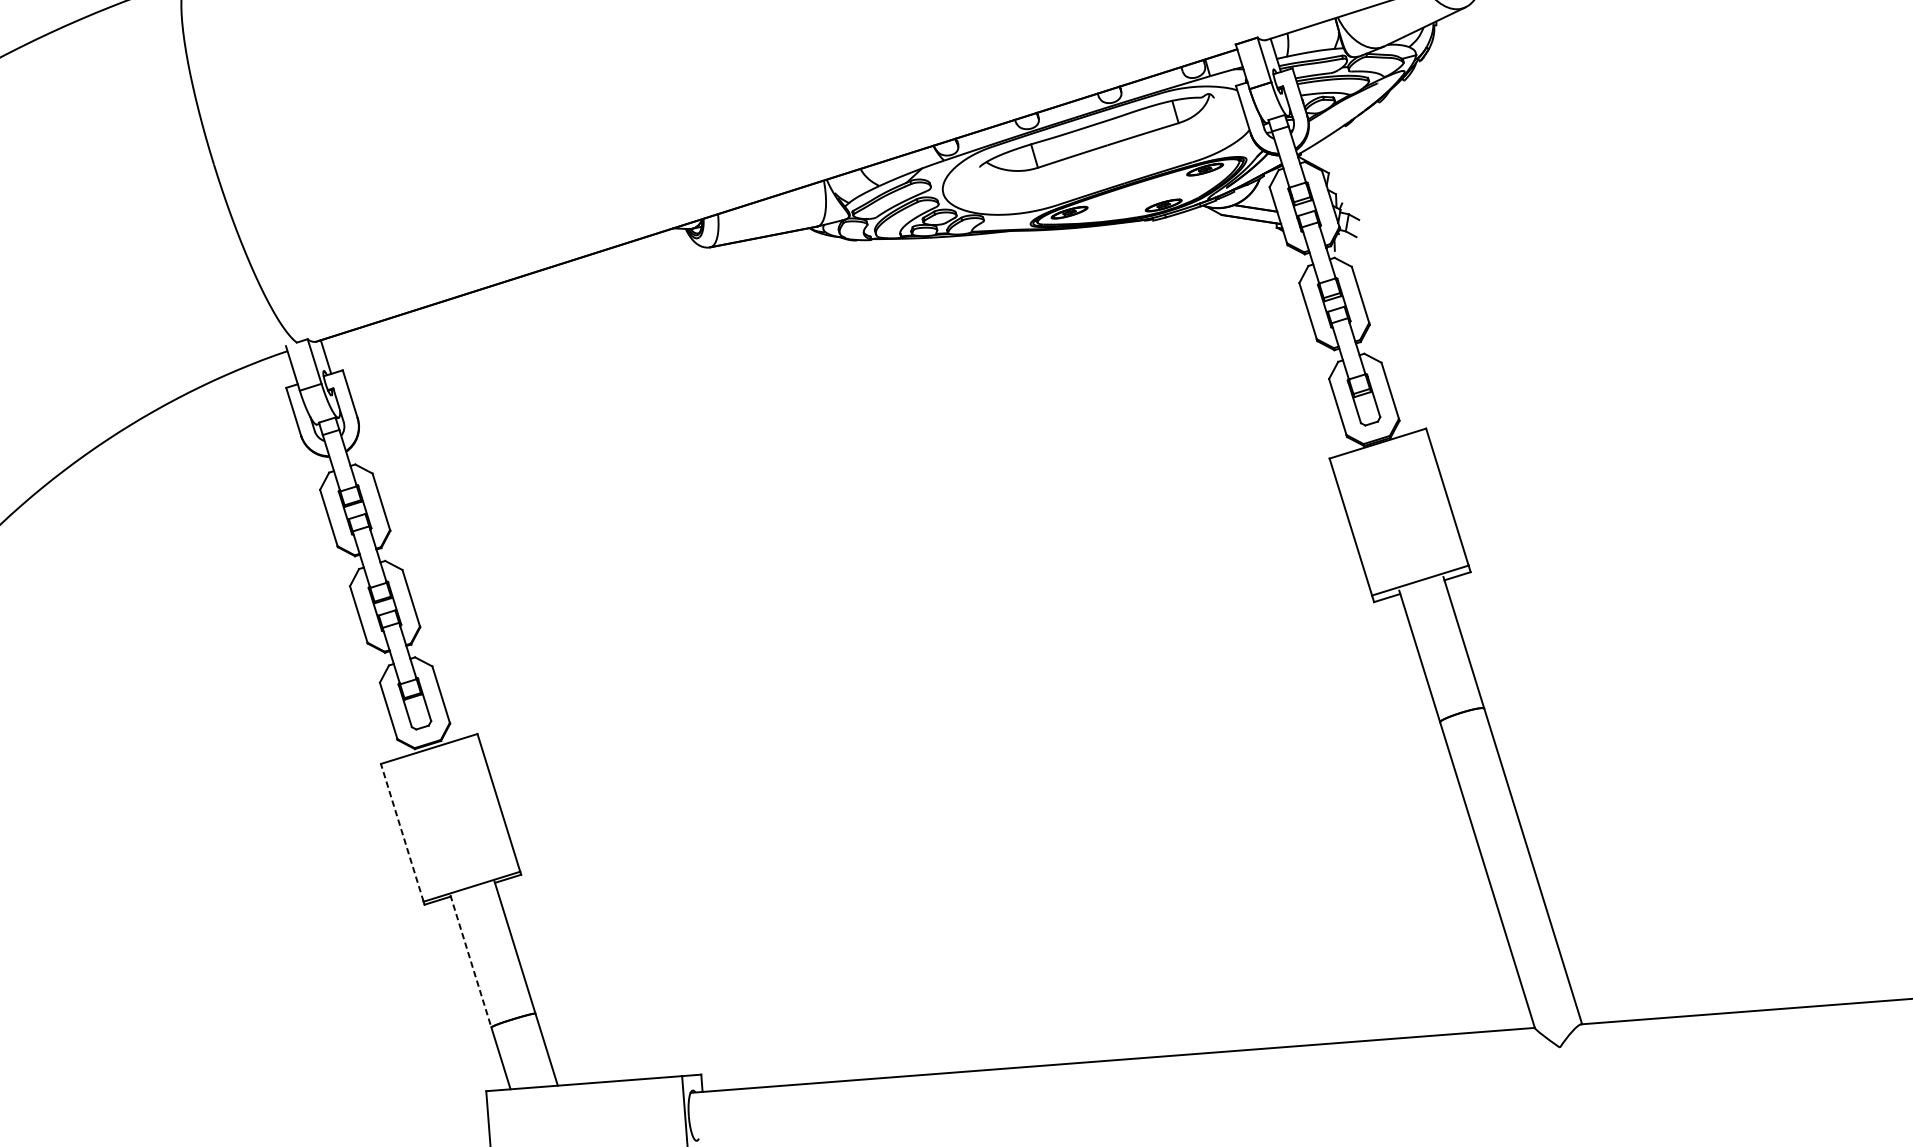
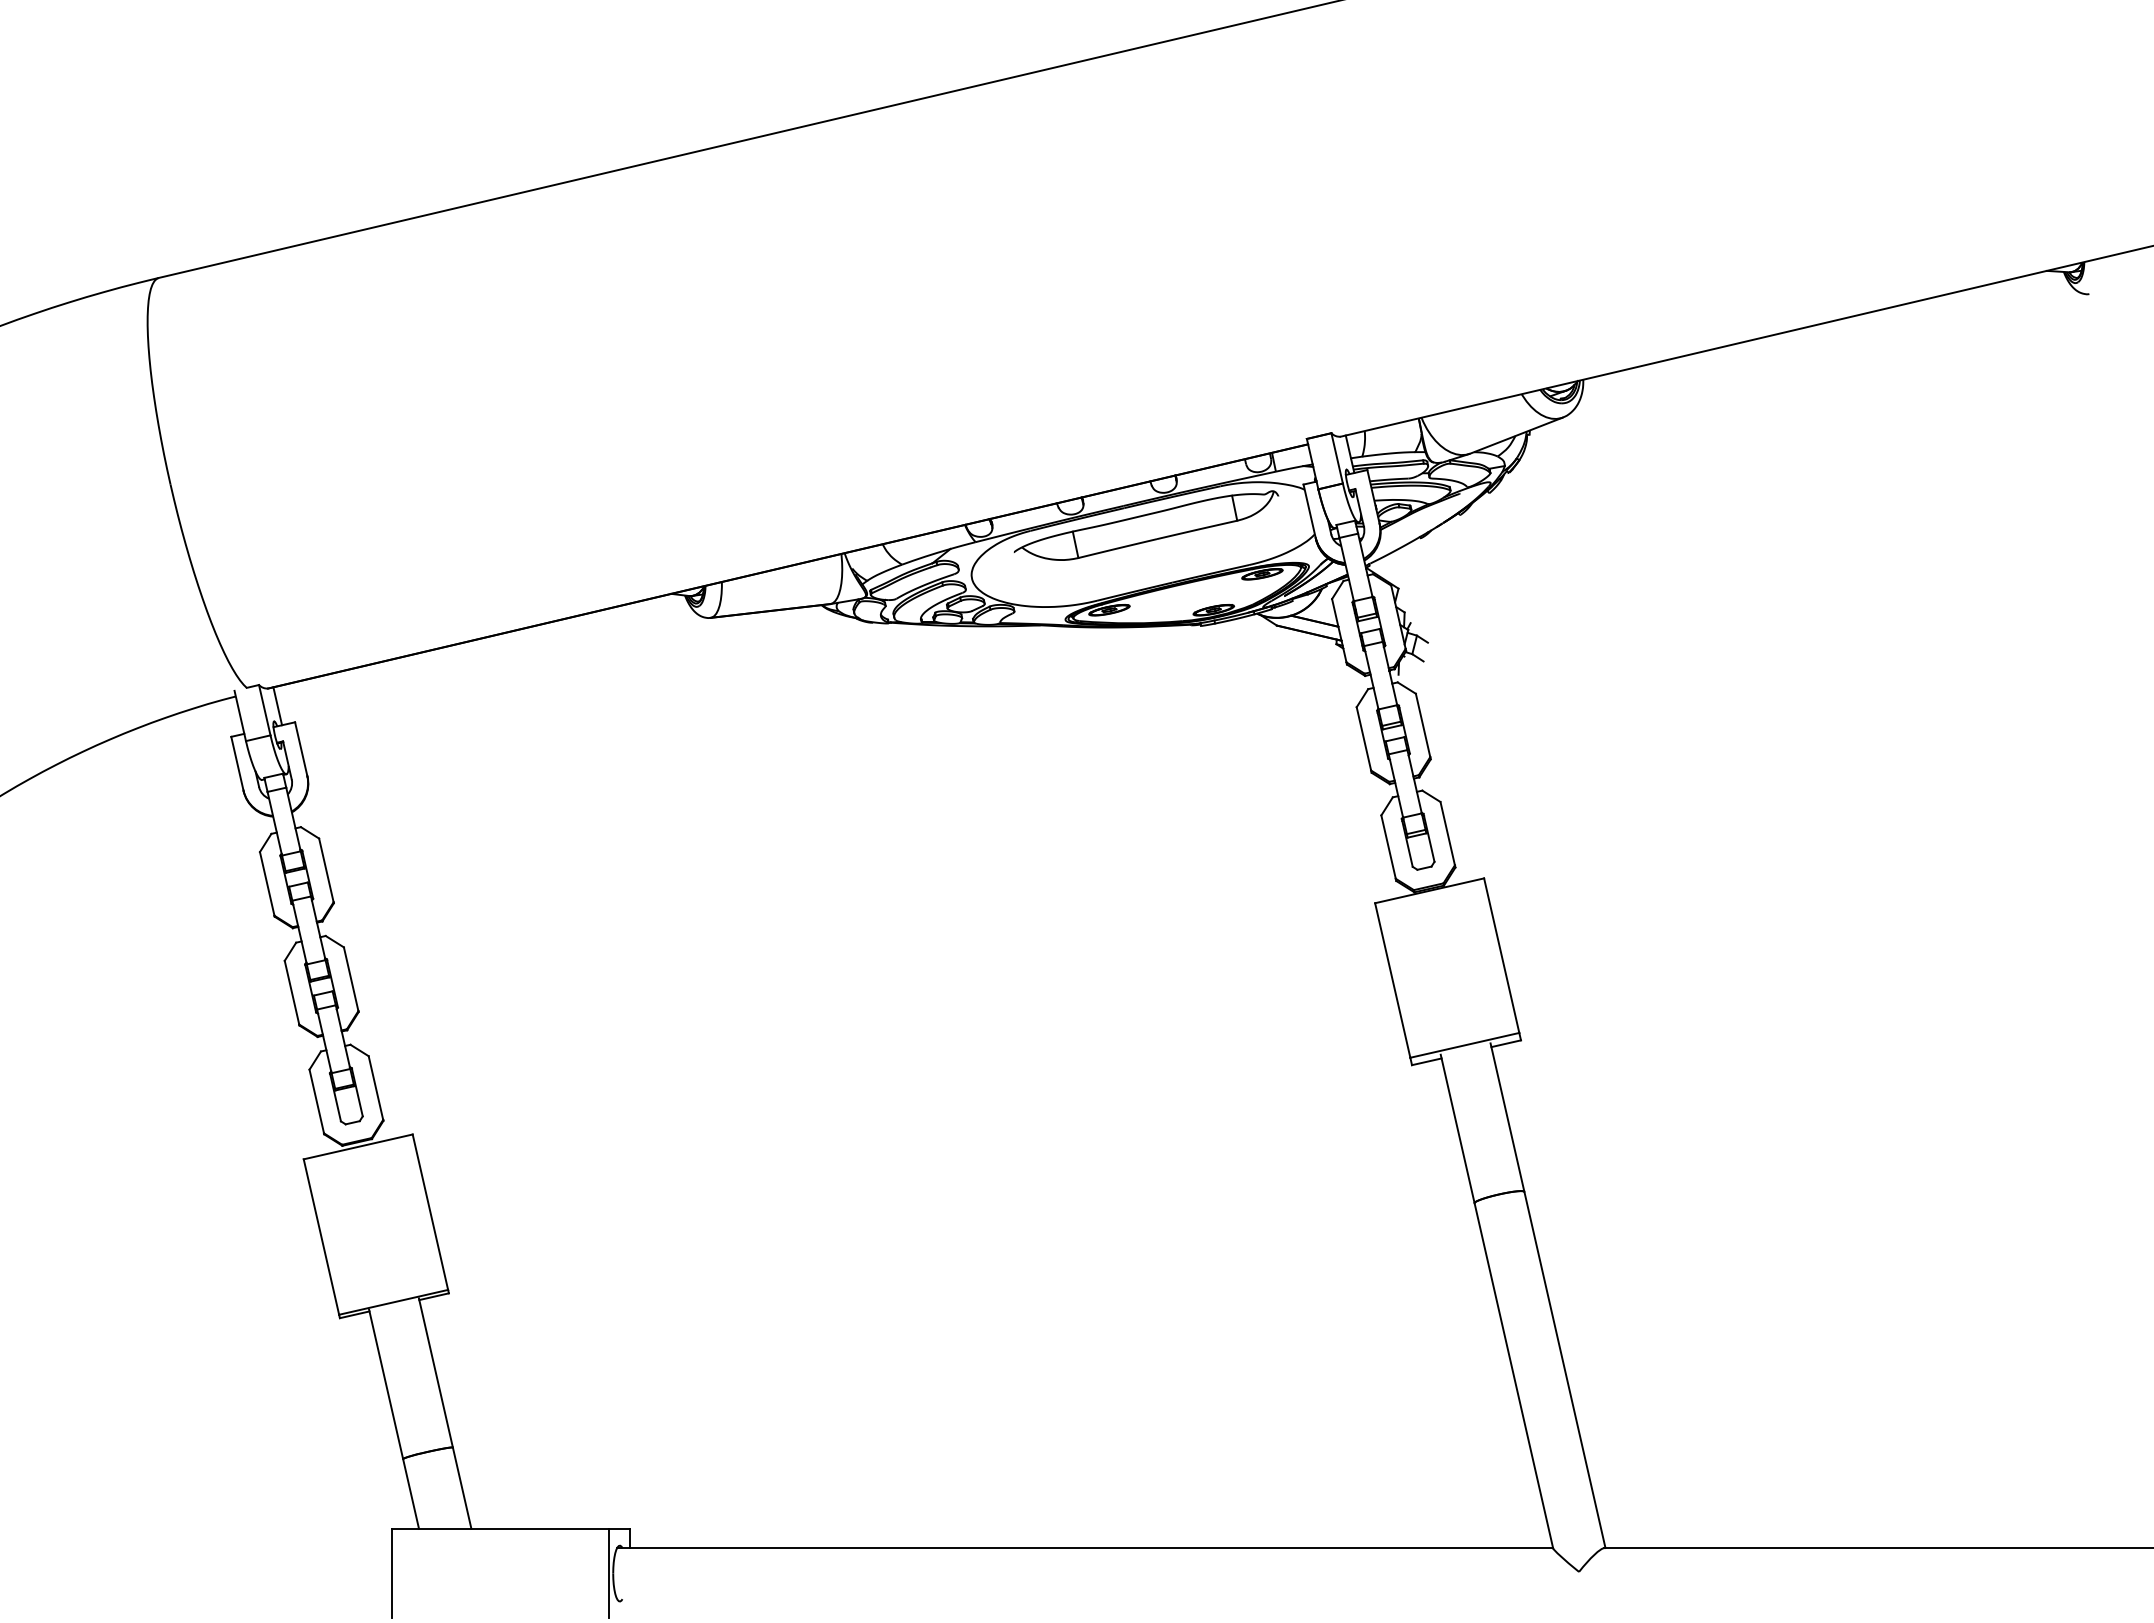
line: (402, 833) -> (321, 1237), dashed -> solid
line: (471, 961) -> (386, 1384), dashed -> solid

